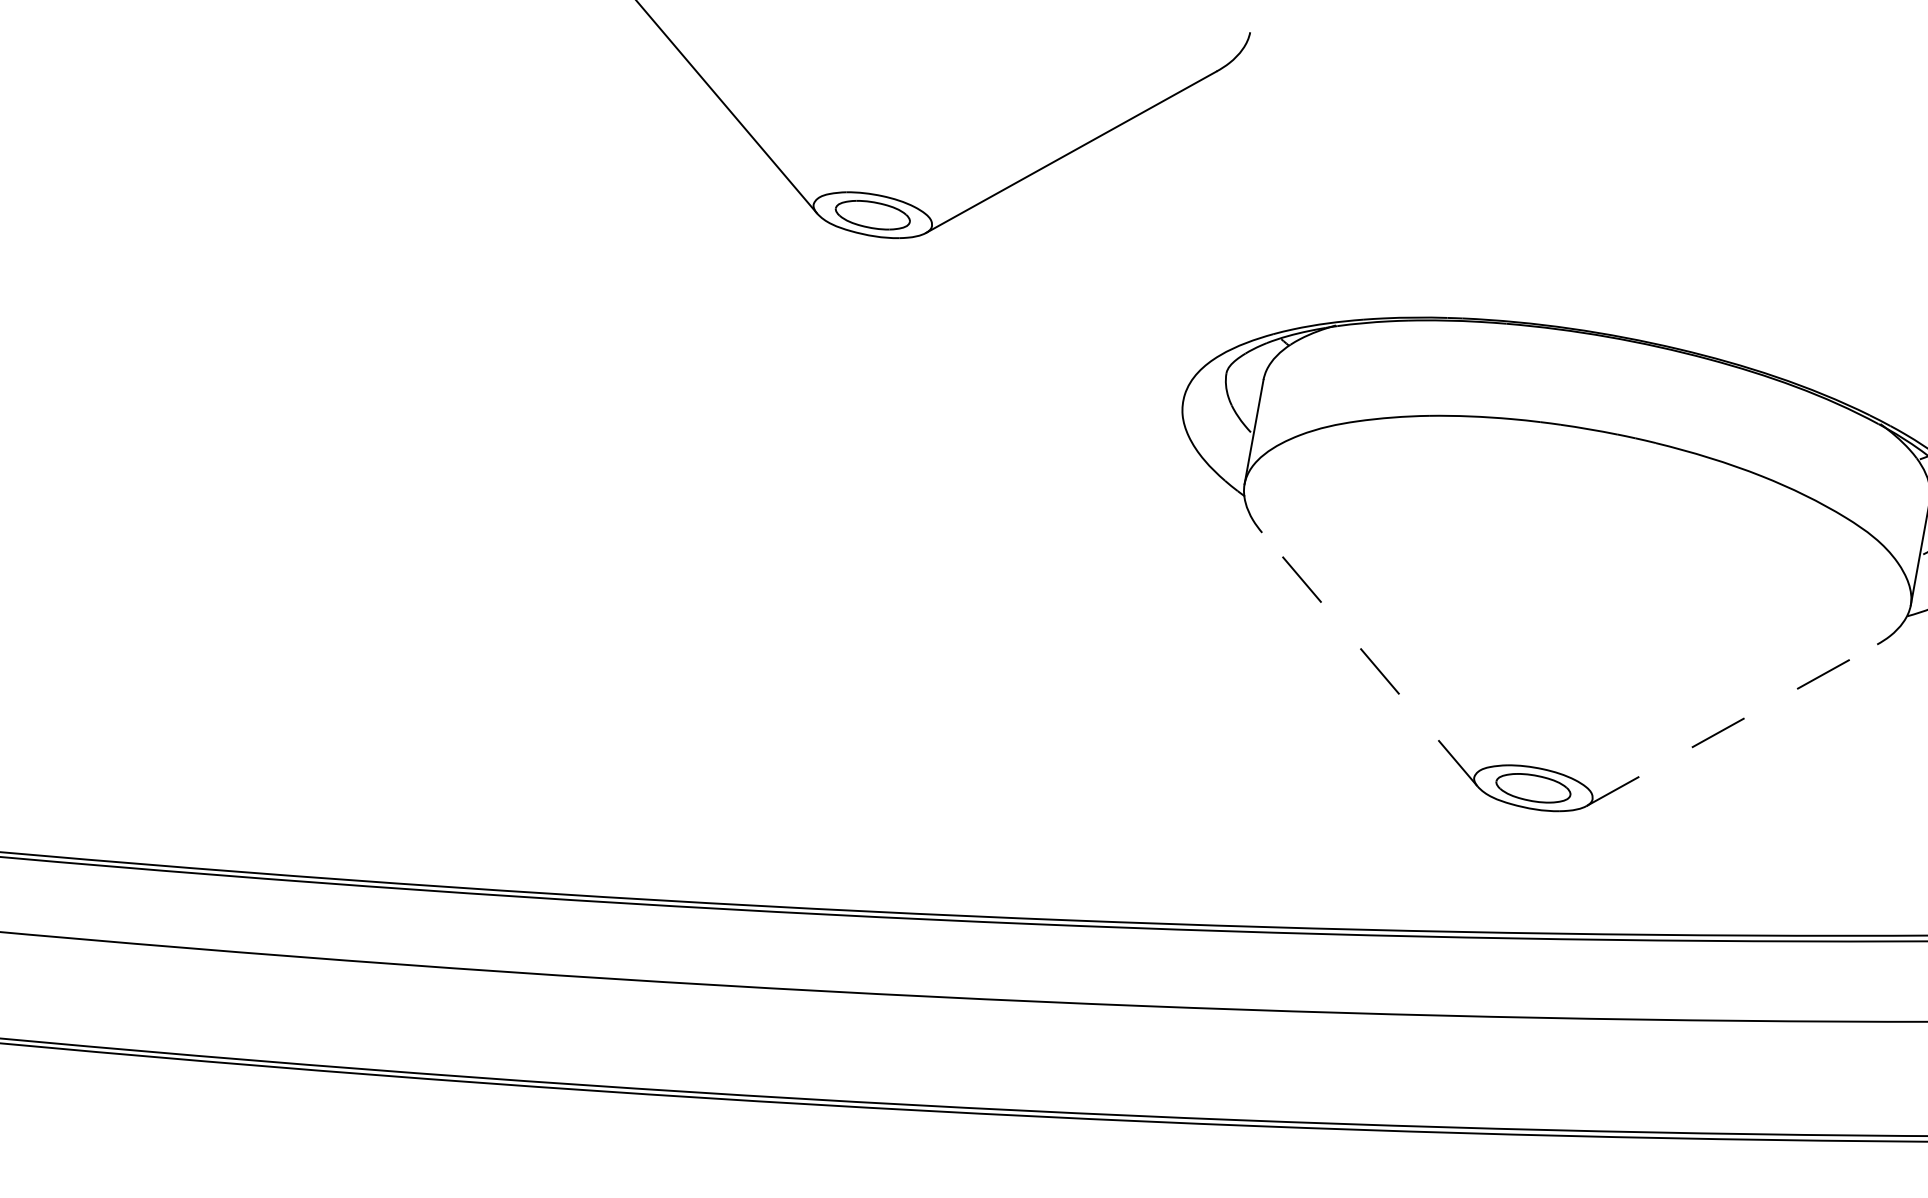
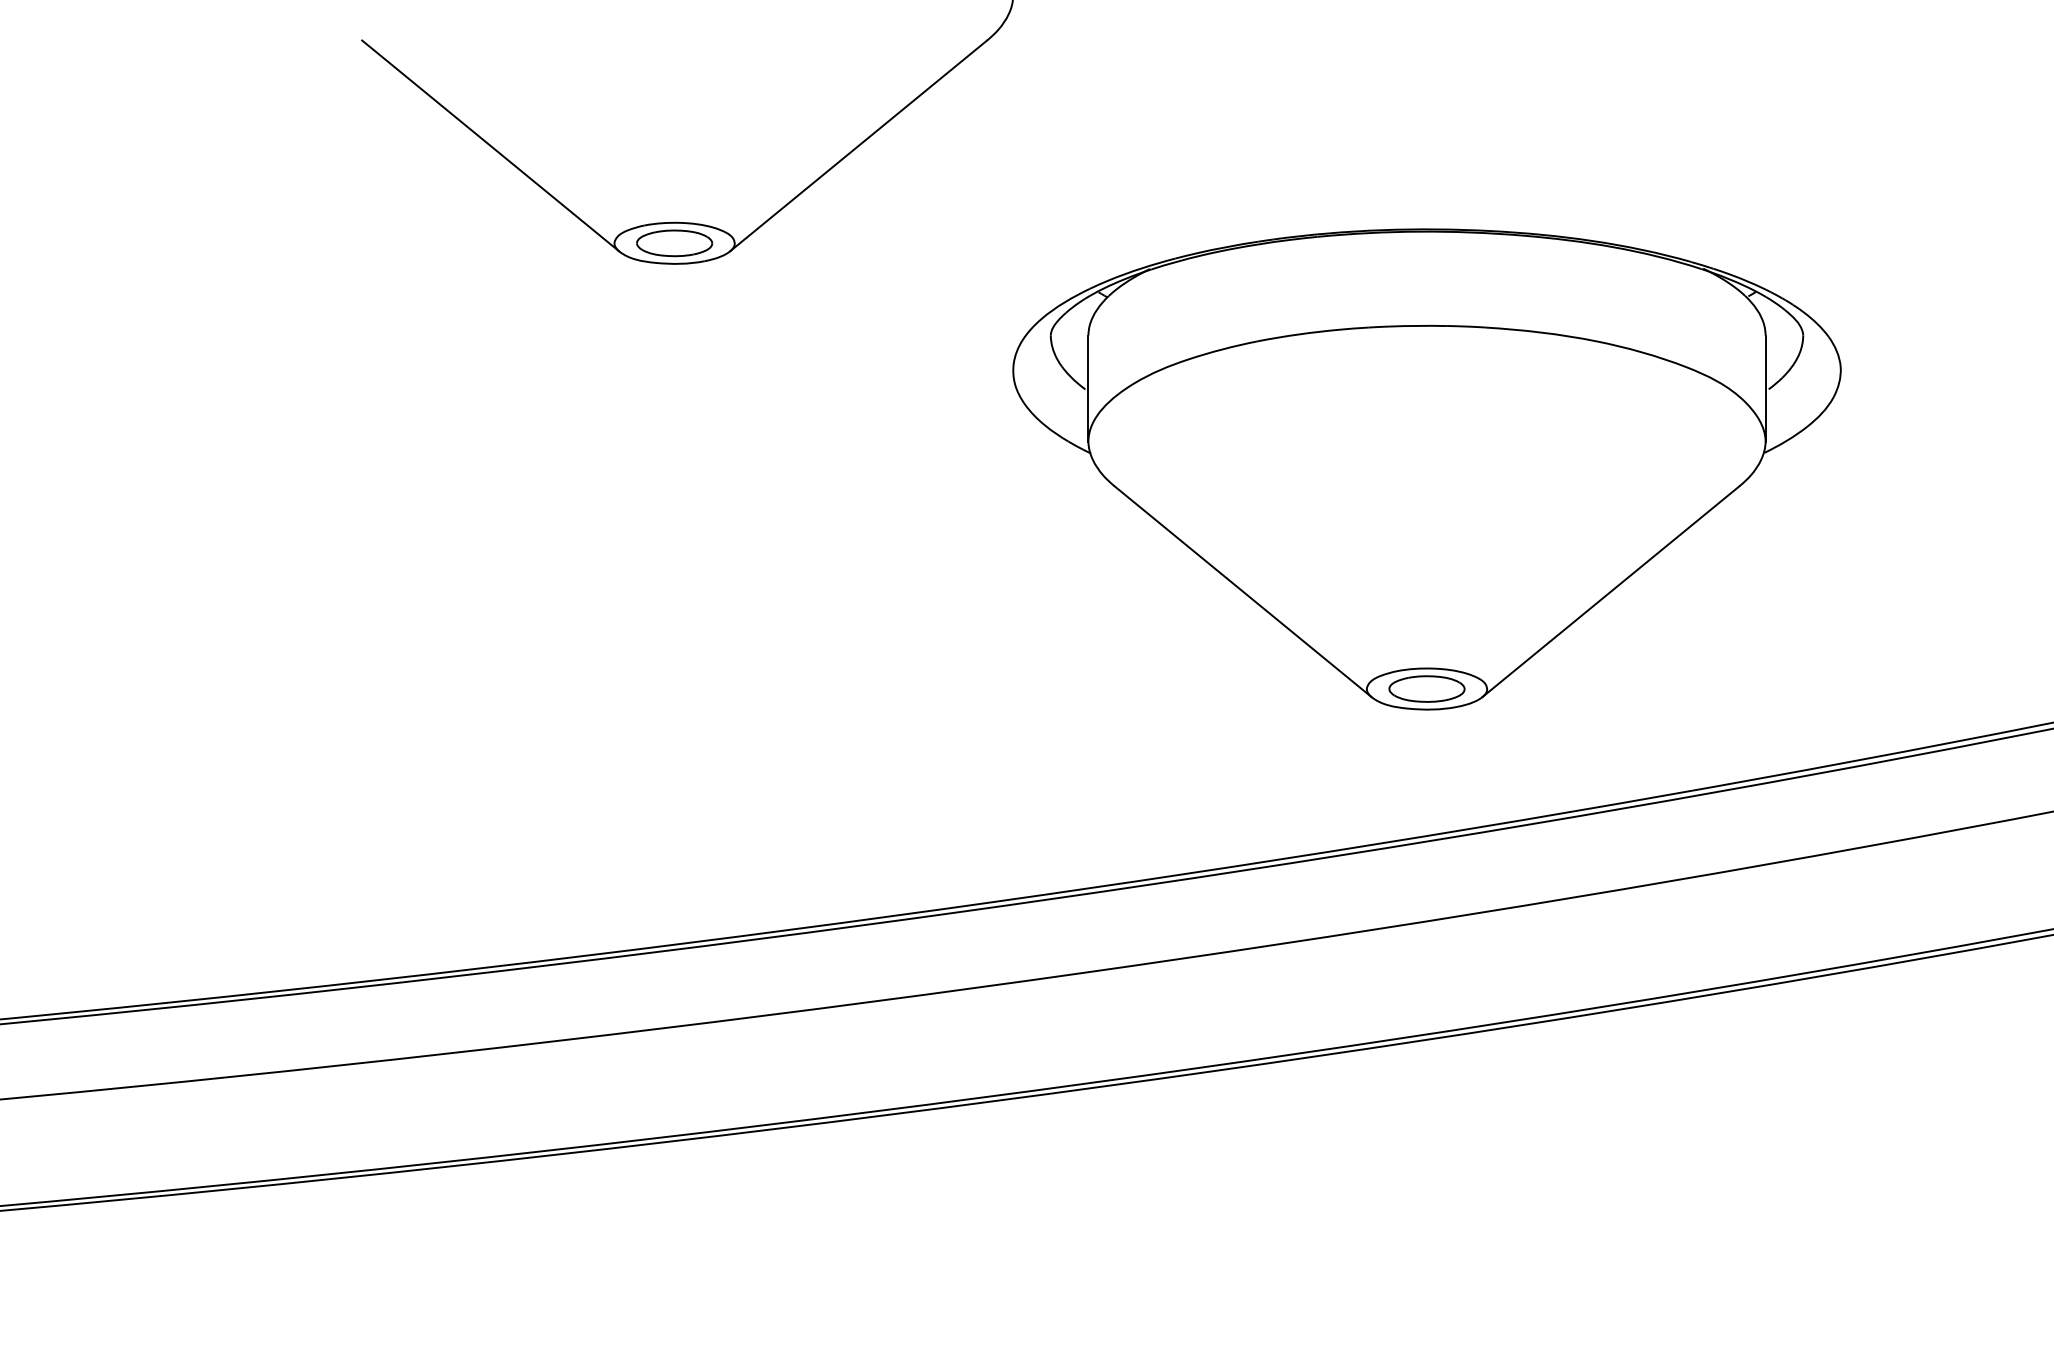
line: (1369, 659) -> (1242, 591), dashed -> solid
line: (1732, 725) -> (1611, 591), dashed -> solid

